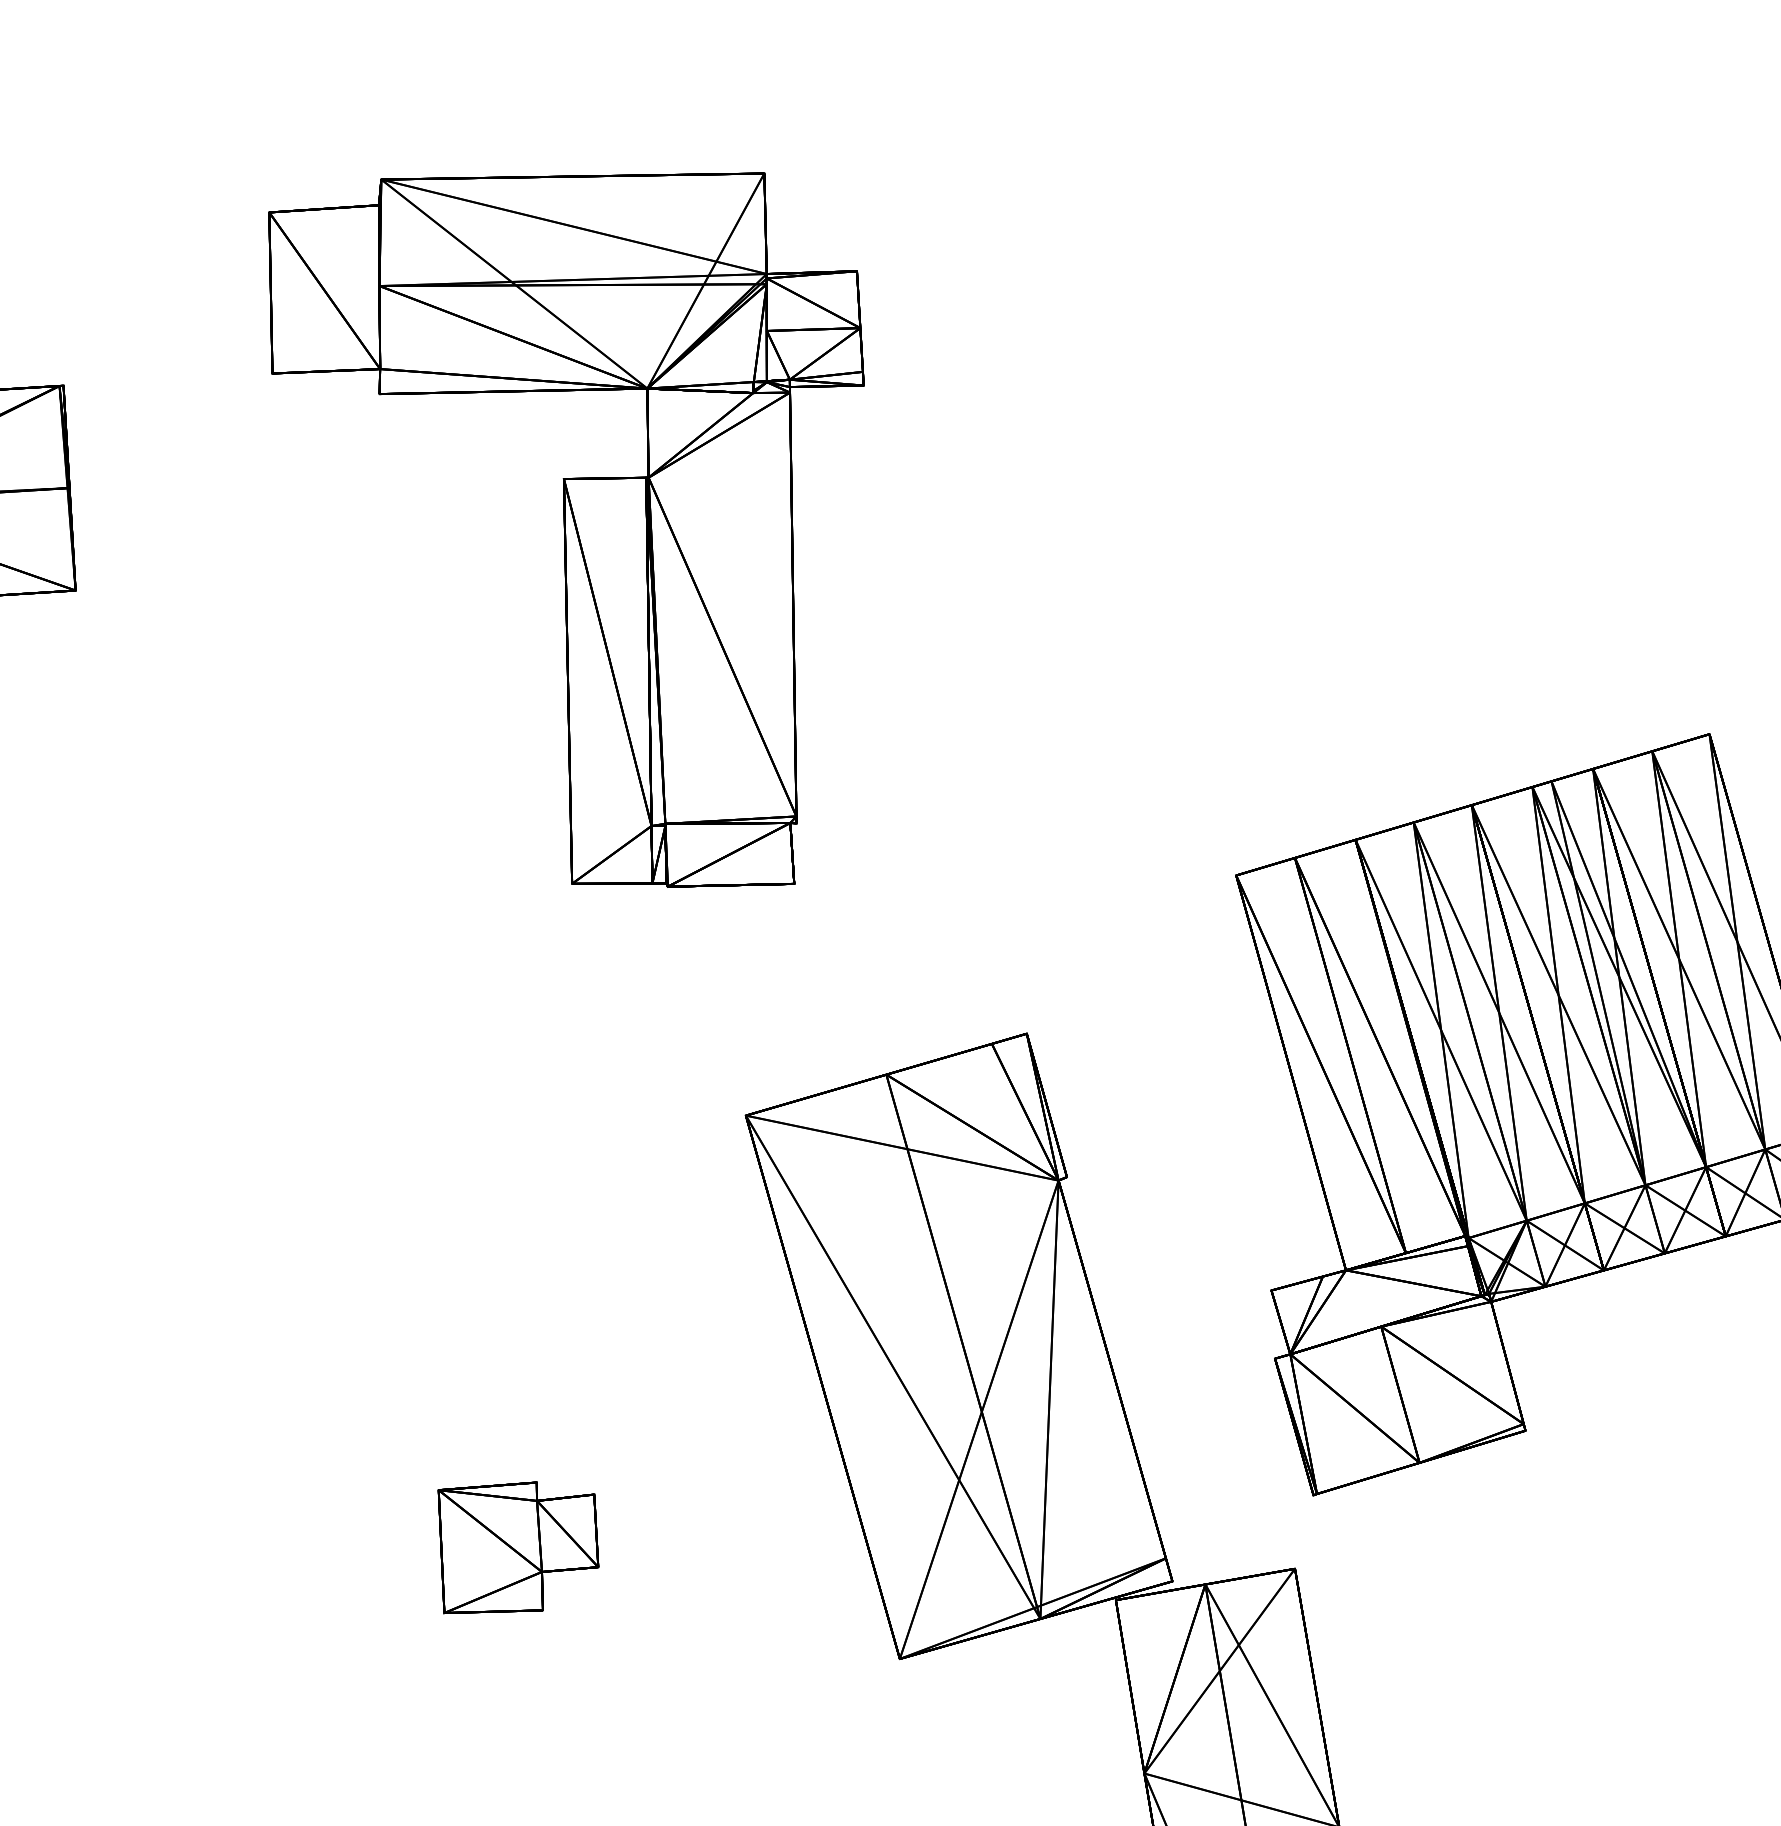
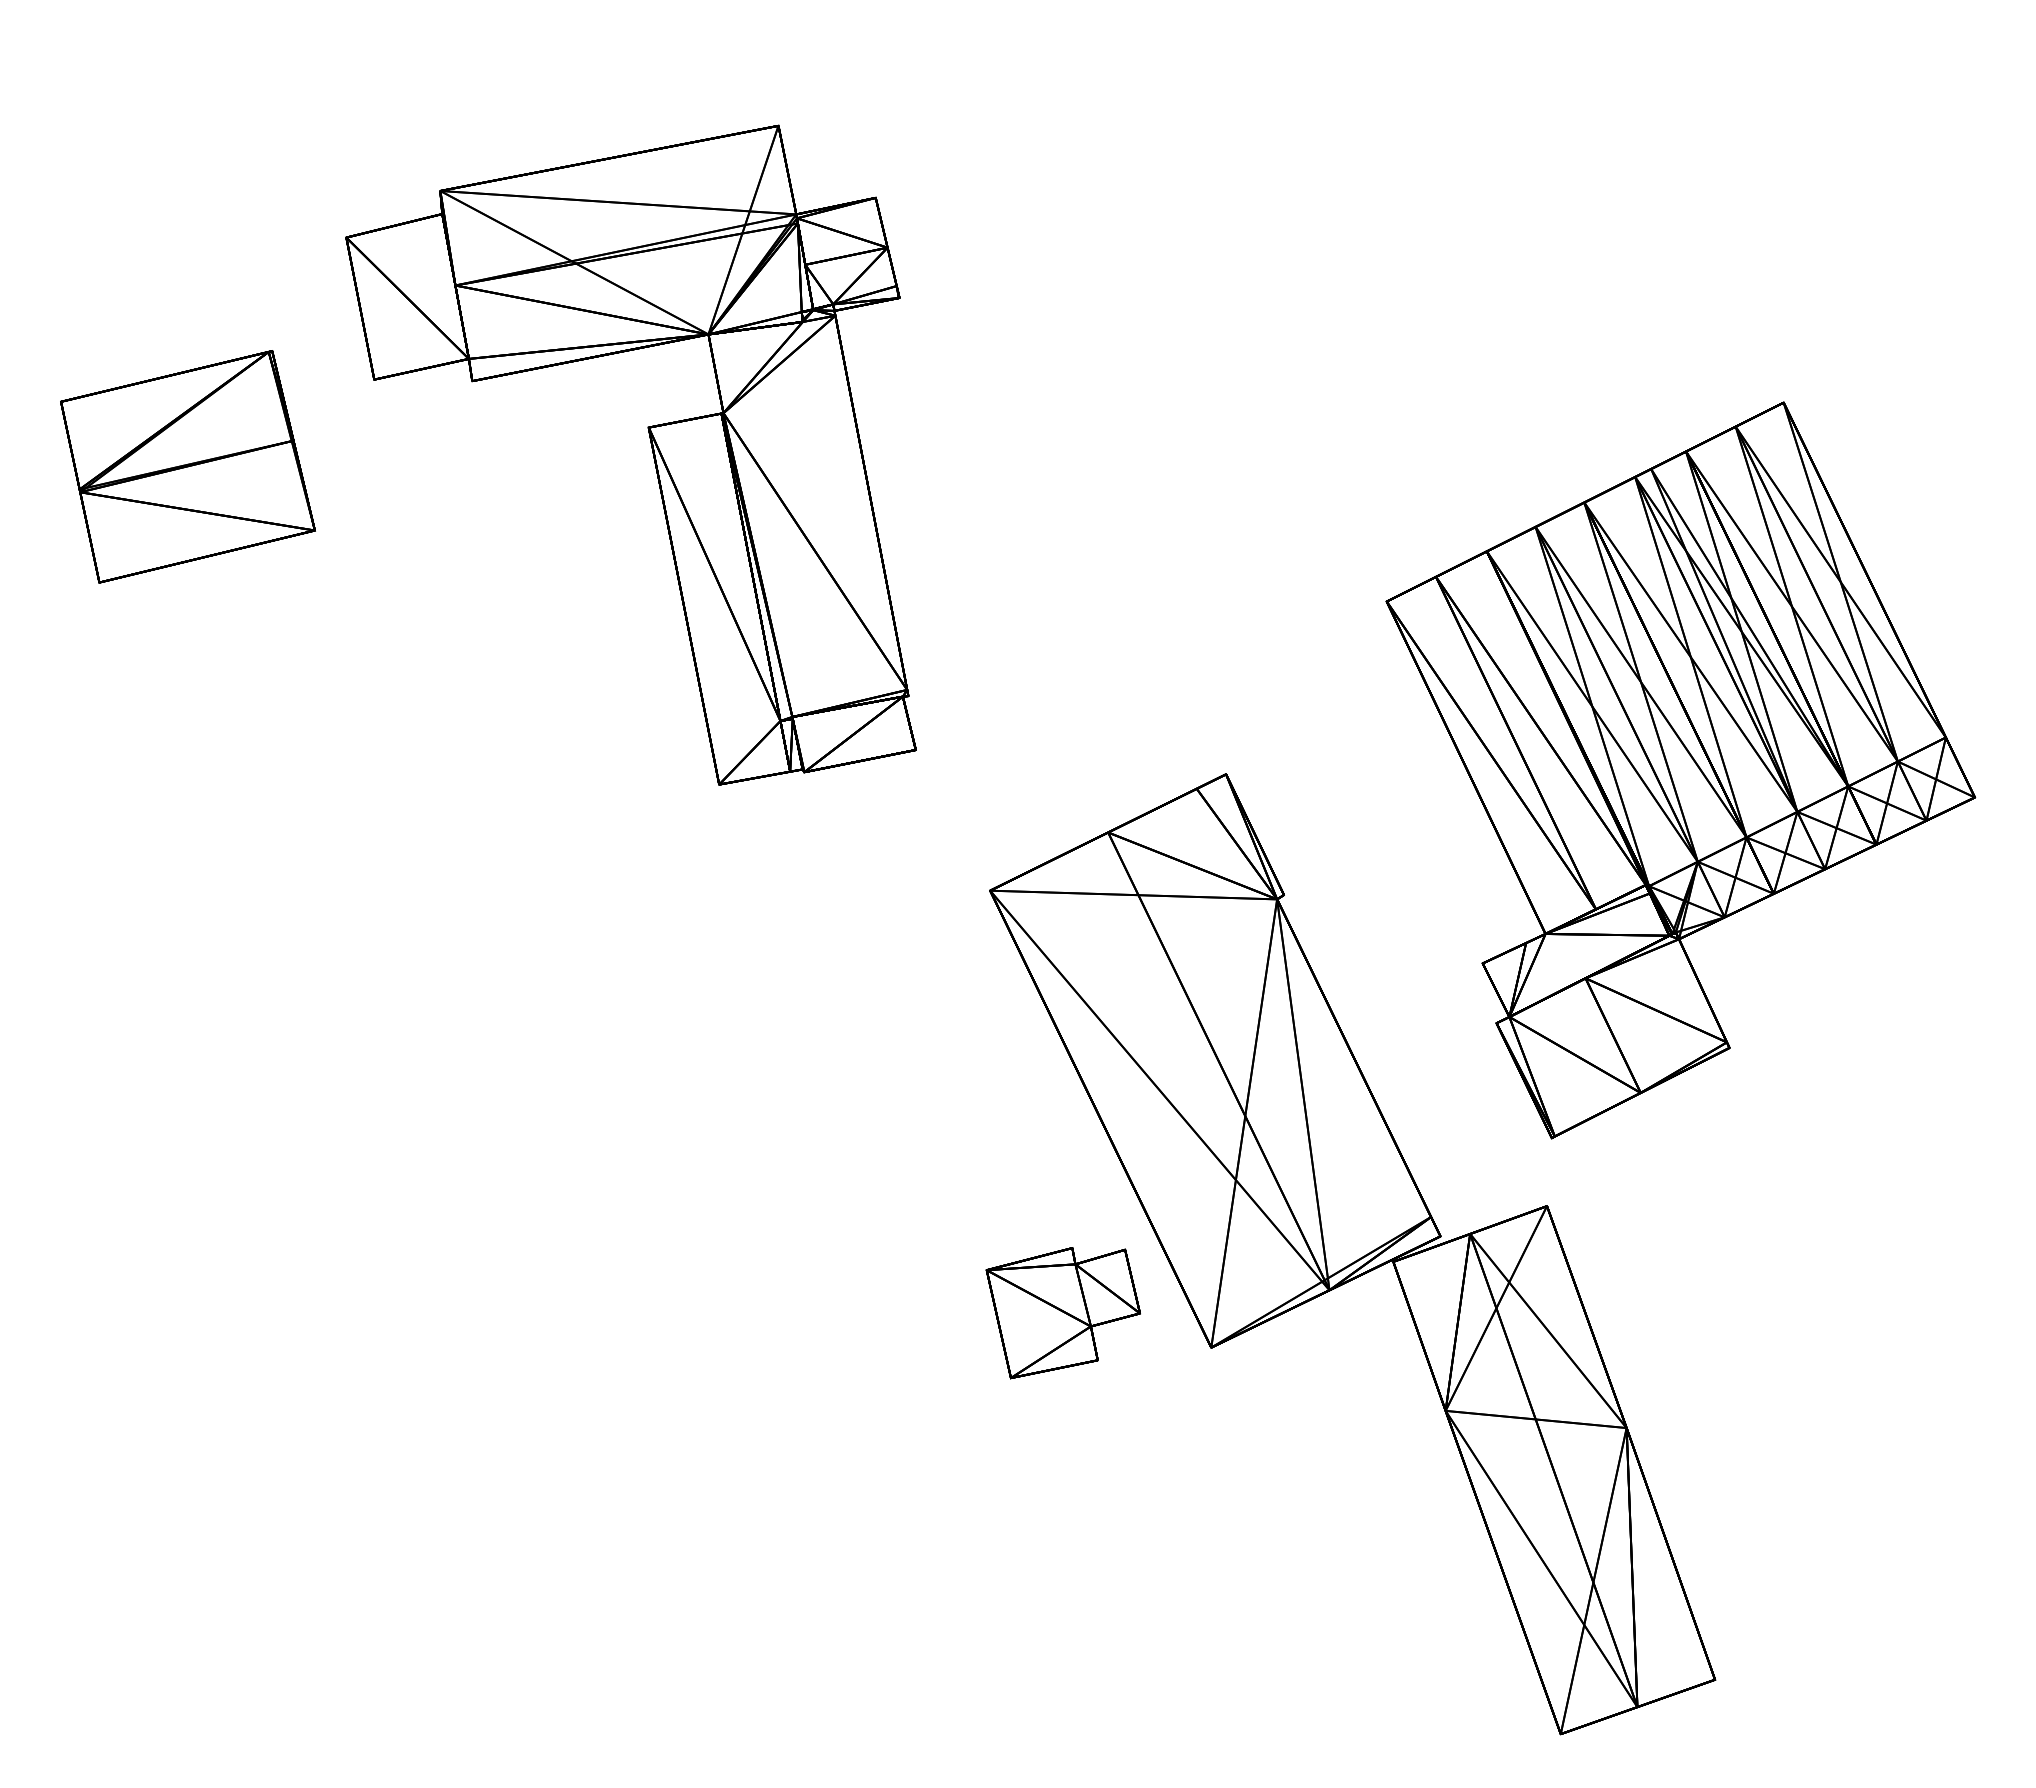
part: (562, 502) -> (651, 448), moved
part: (513, 1552) -> (1062, 1313), moved

